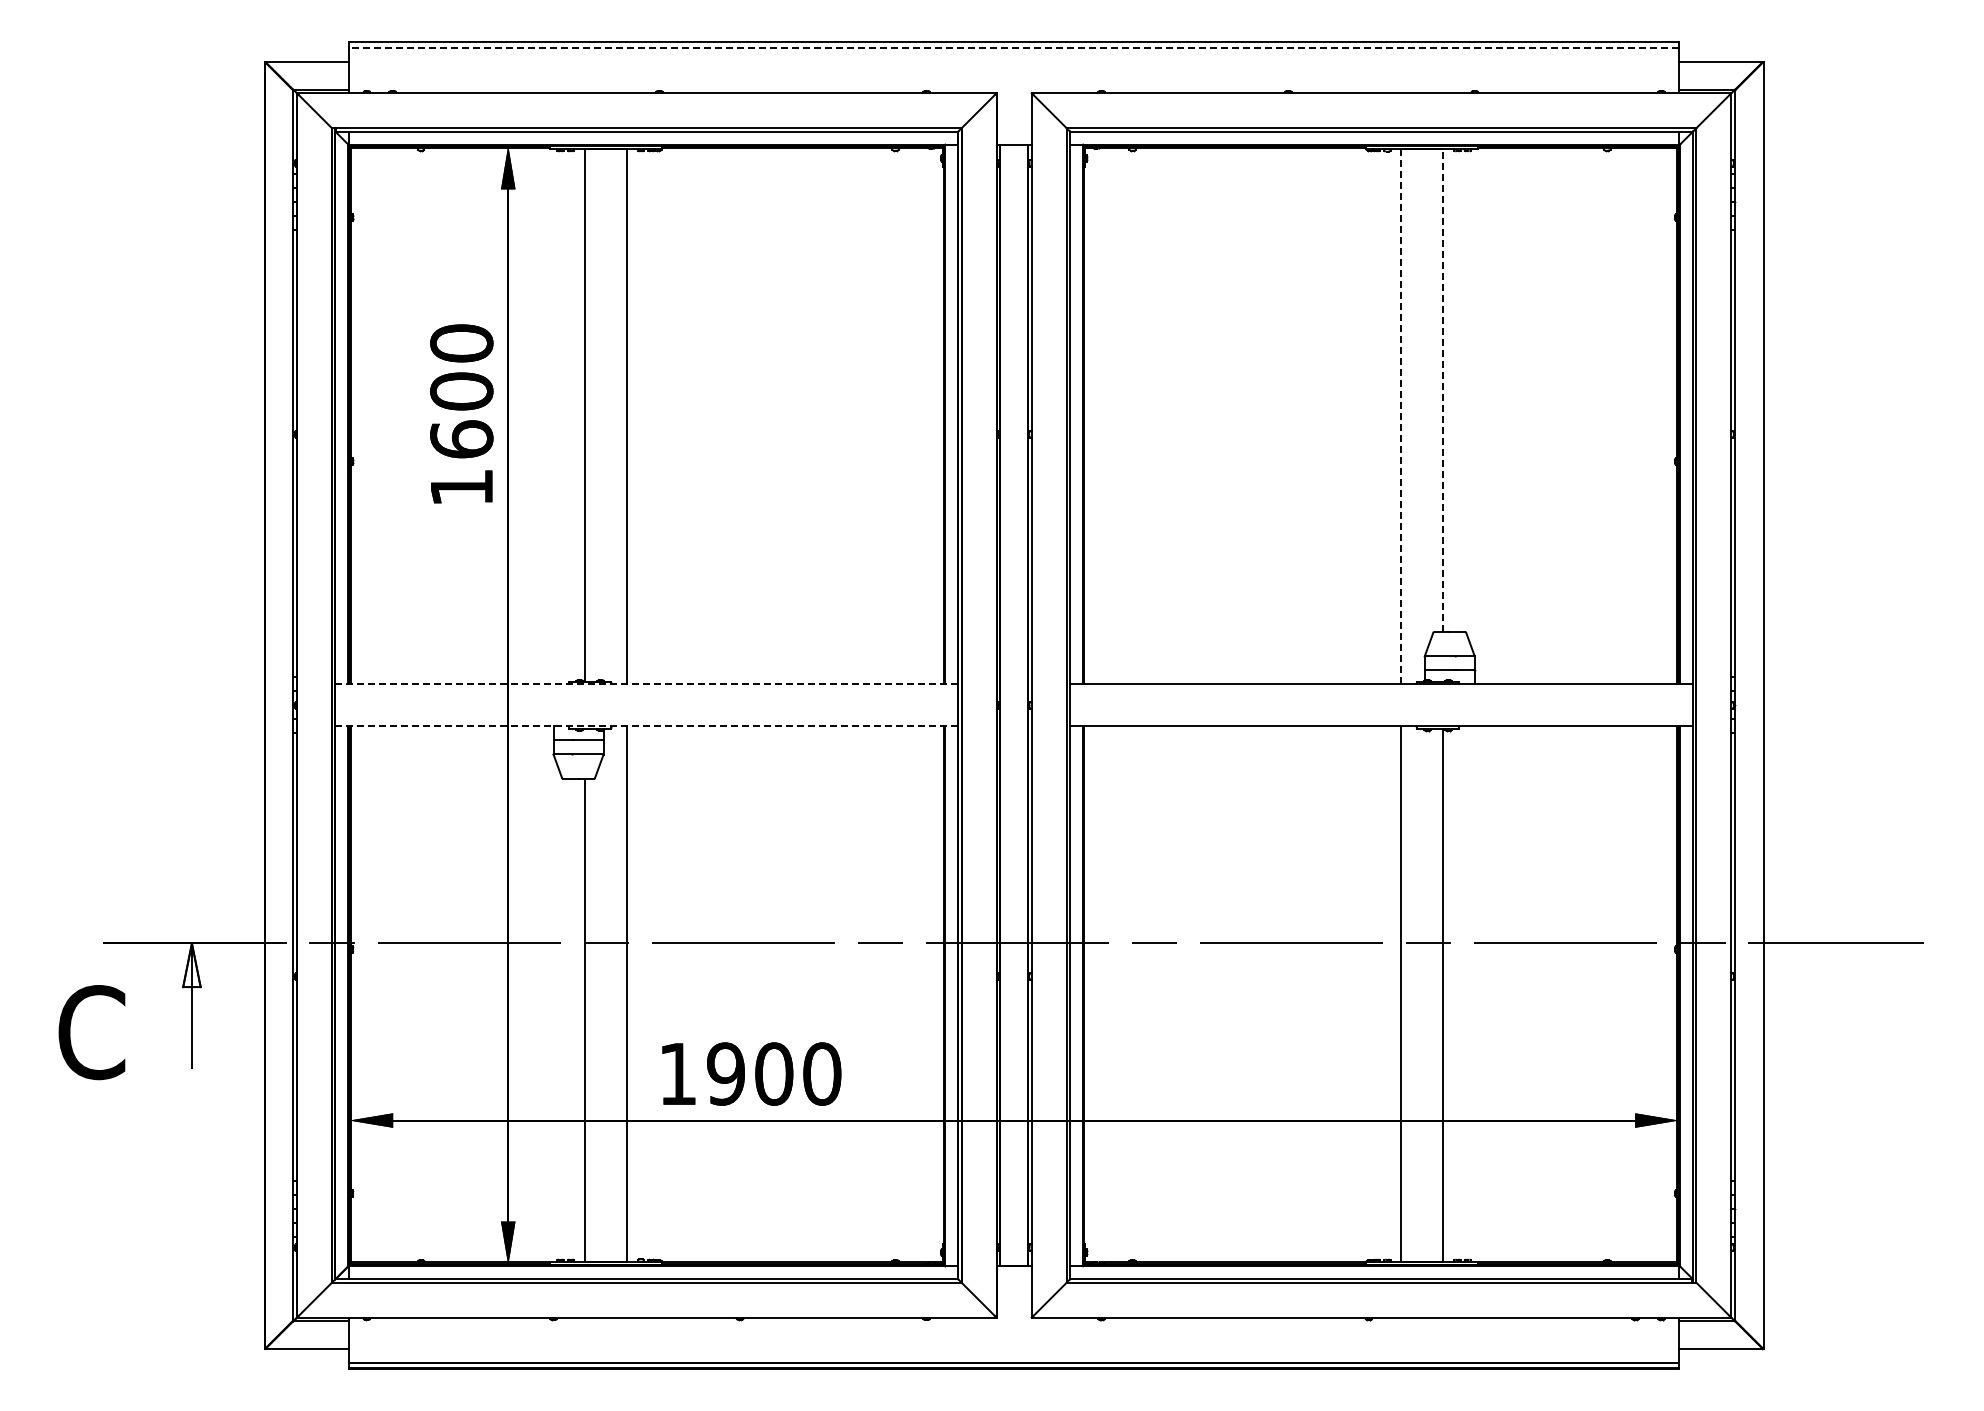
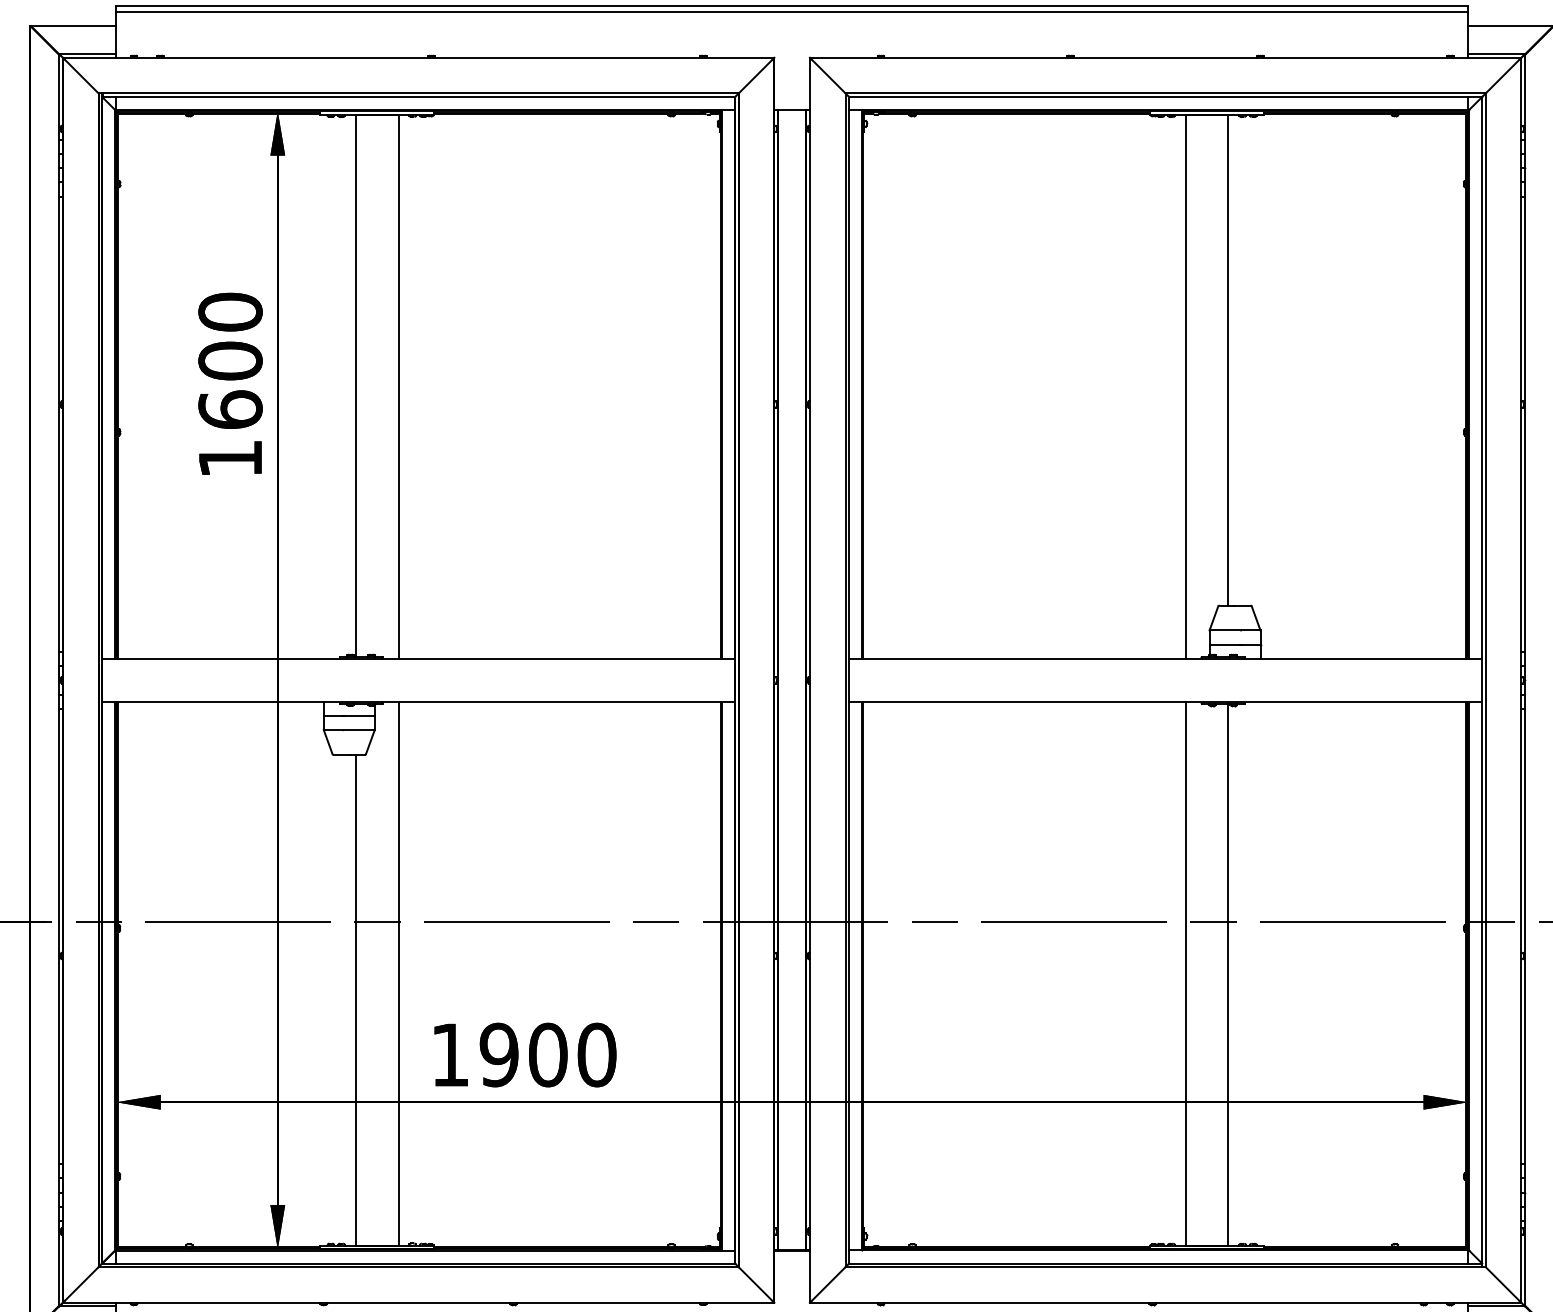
line: (1014, 47) -> (792, 11), dashed -> solid
line: (1443, 390) -> (1228, 360), dashed -> solid
line: (1401, 416) -> (1185, 386), dashed -> solid
line: (646, 684) -> (418, 658), dashed -> solid
line: (646, 726) -> (418, 701), dashed -> solid

